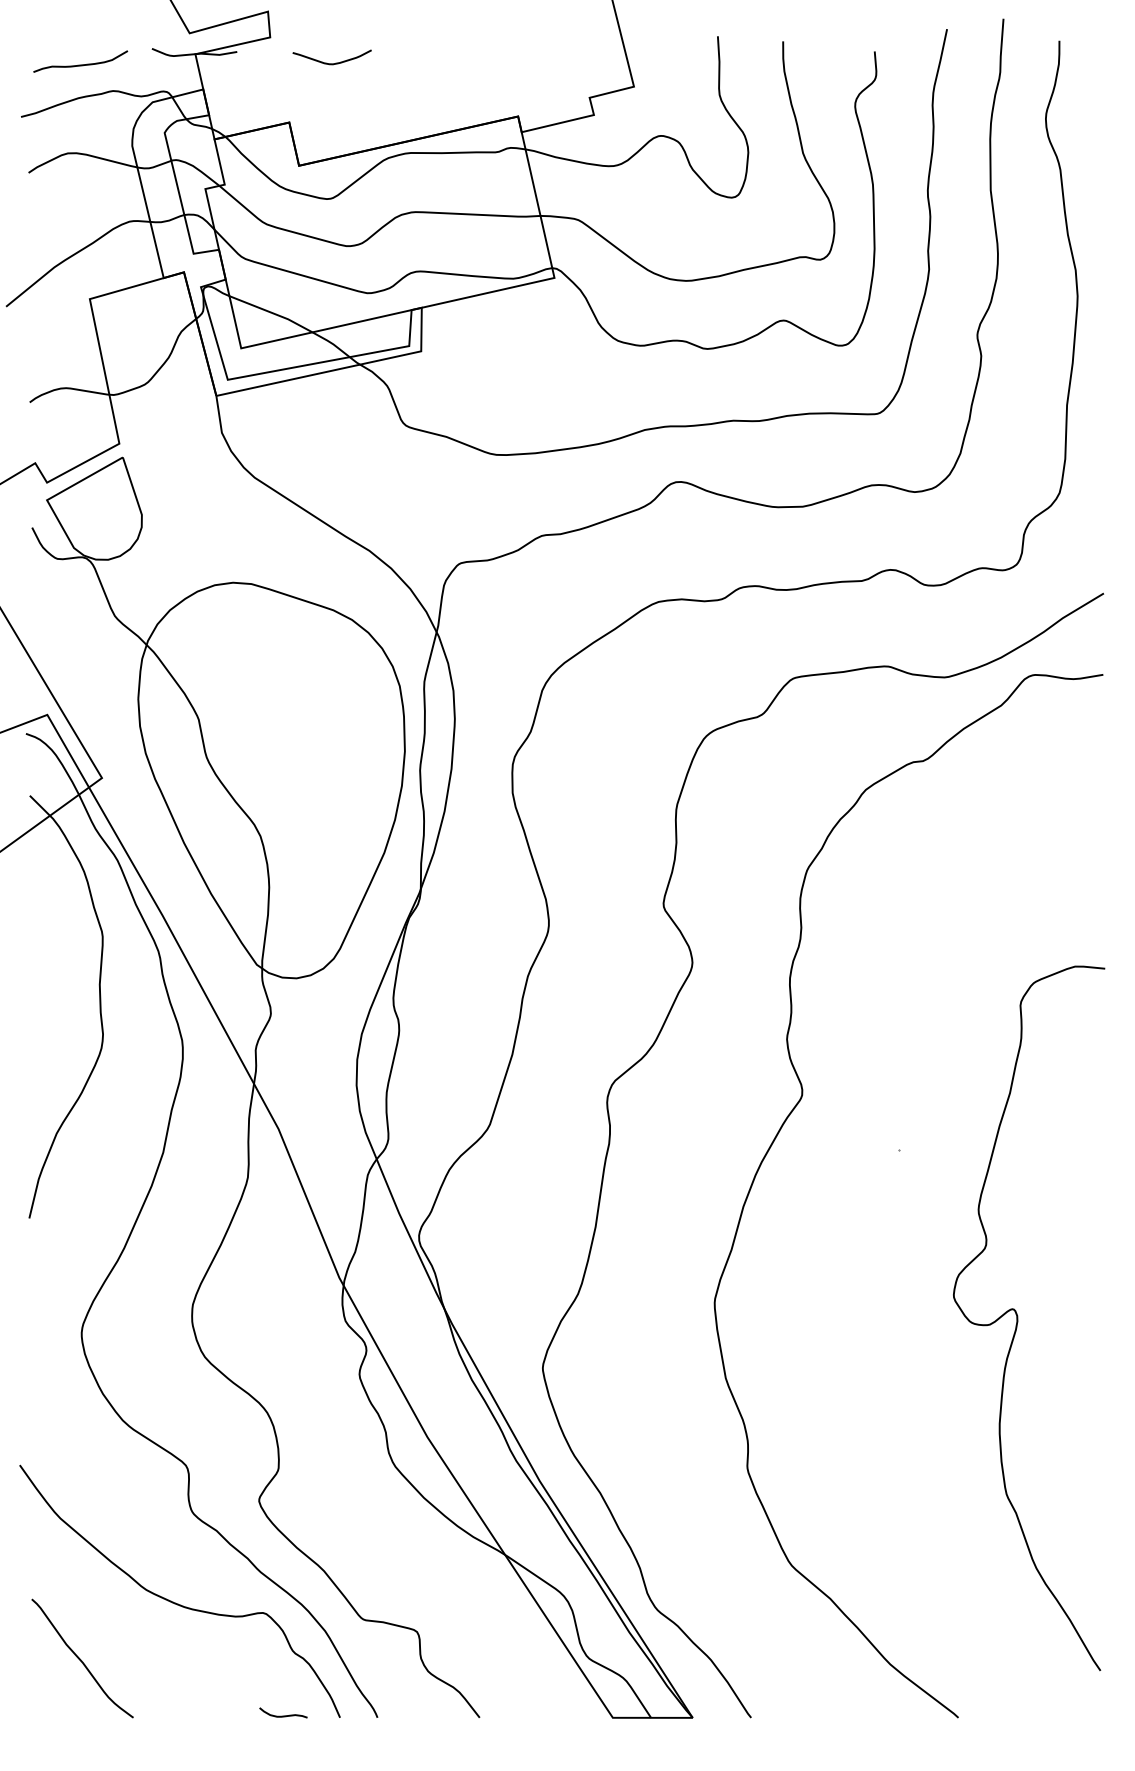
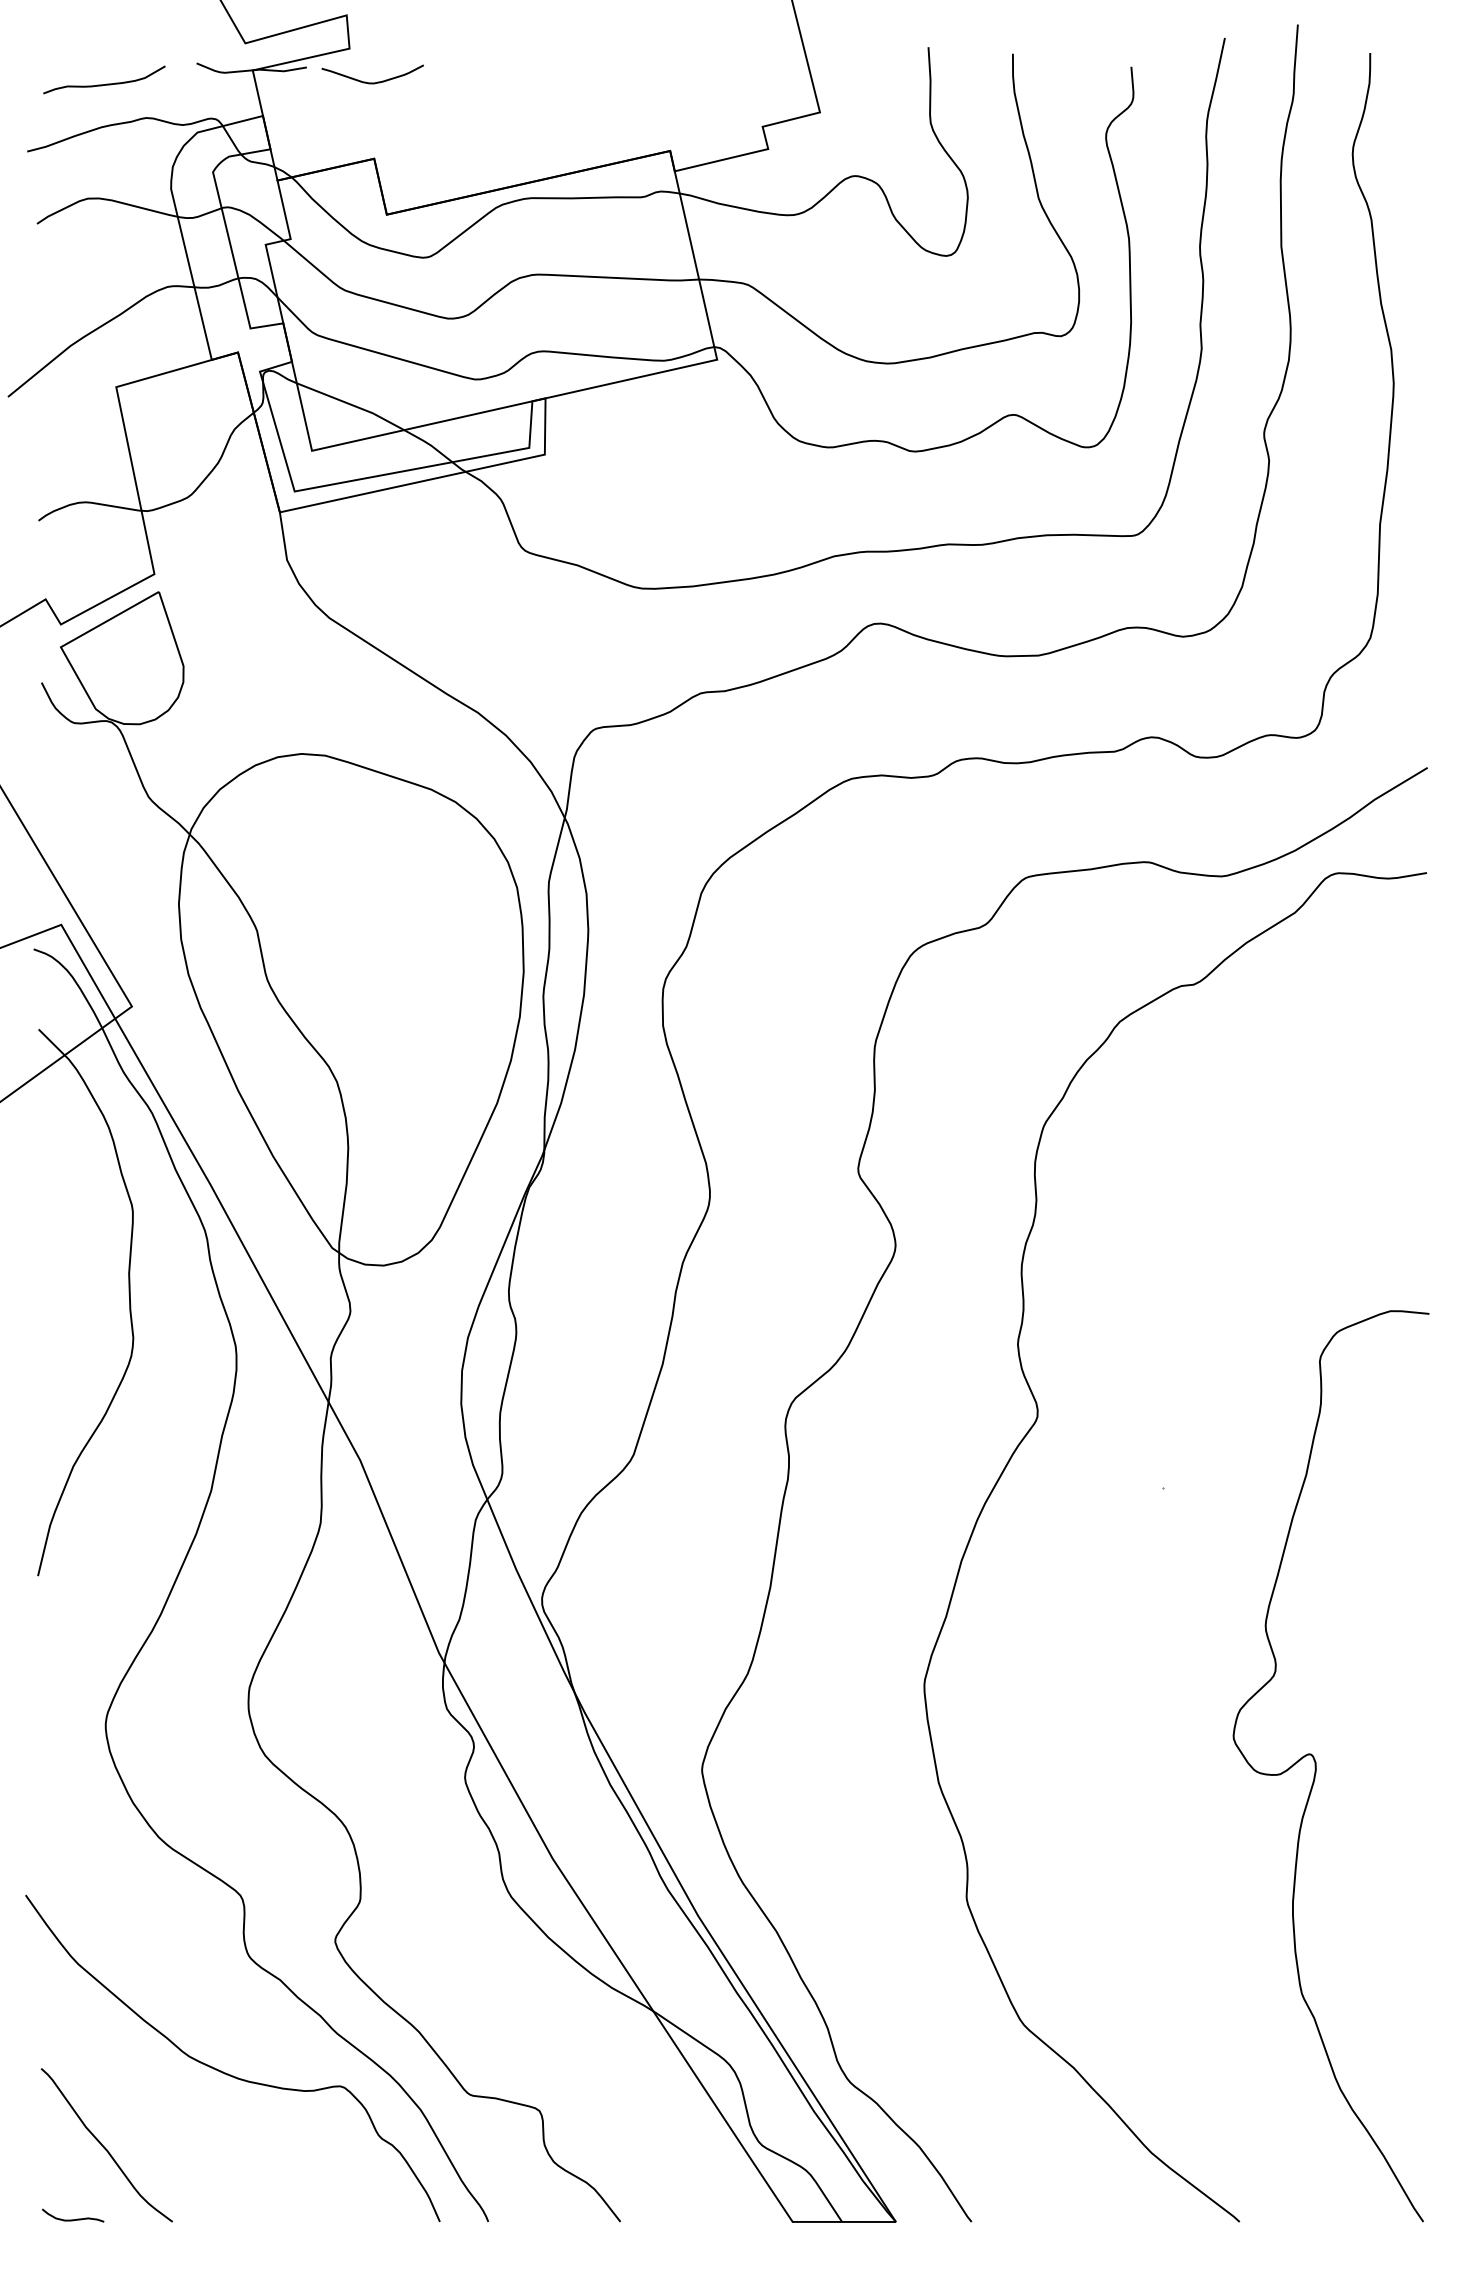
curve: (331, 63) -> (371, 82), moved
curve: (1018, 1318) -> (1317, 1766), moved
curve: (283, 1715) -> (73, 2218), moved

